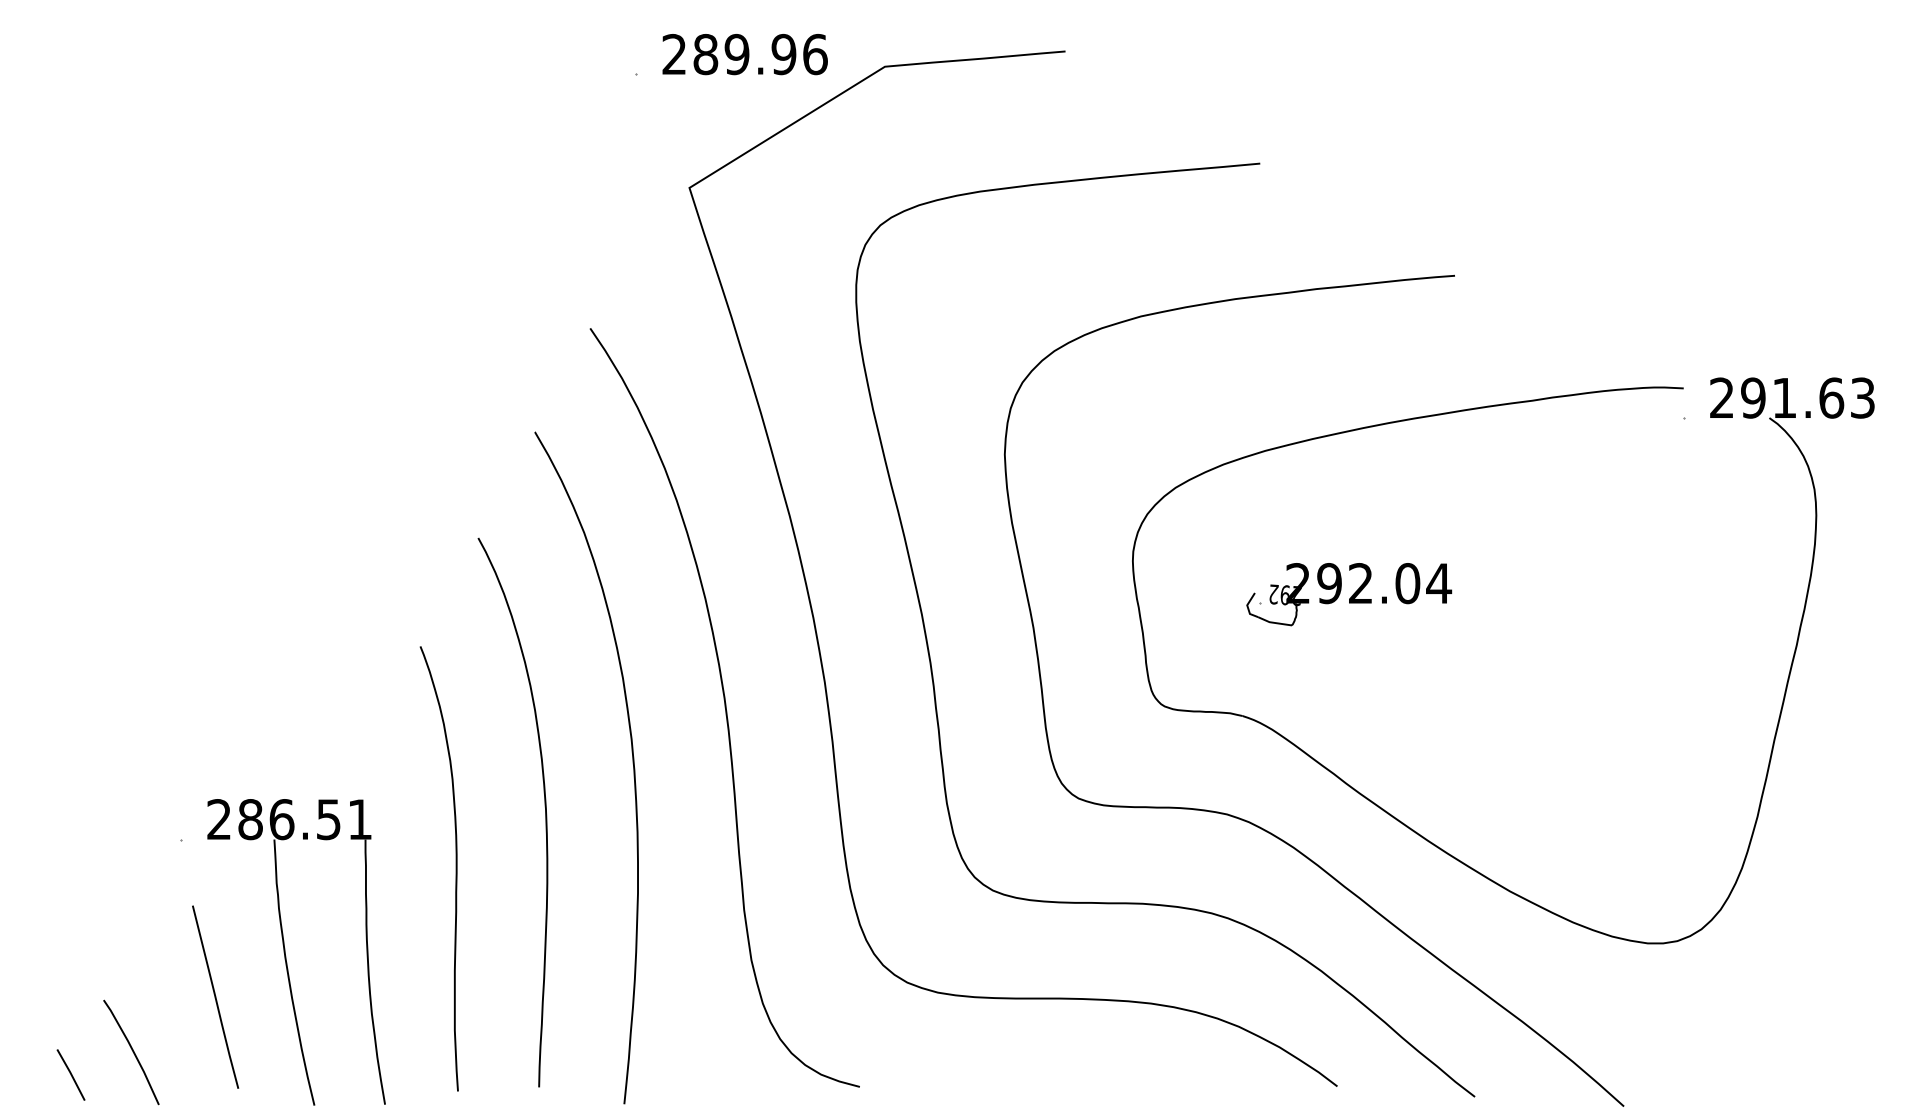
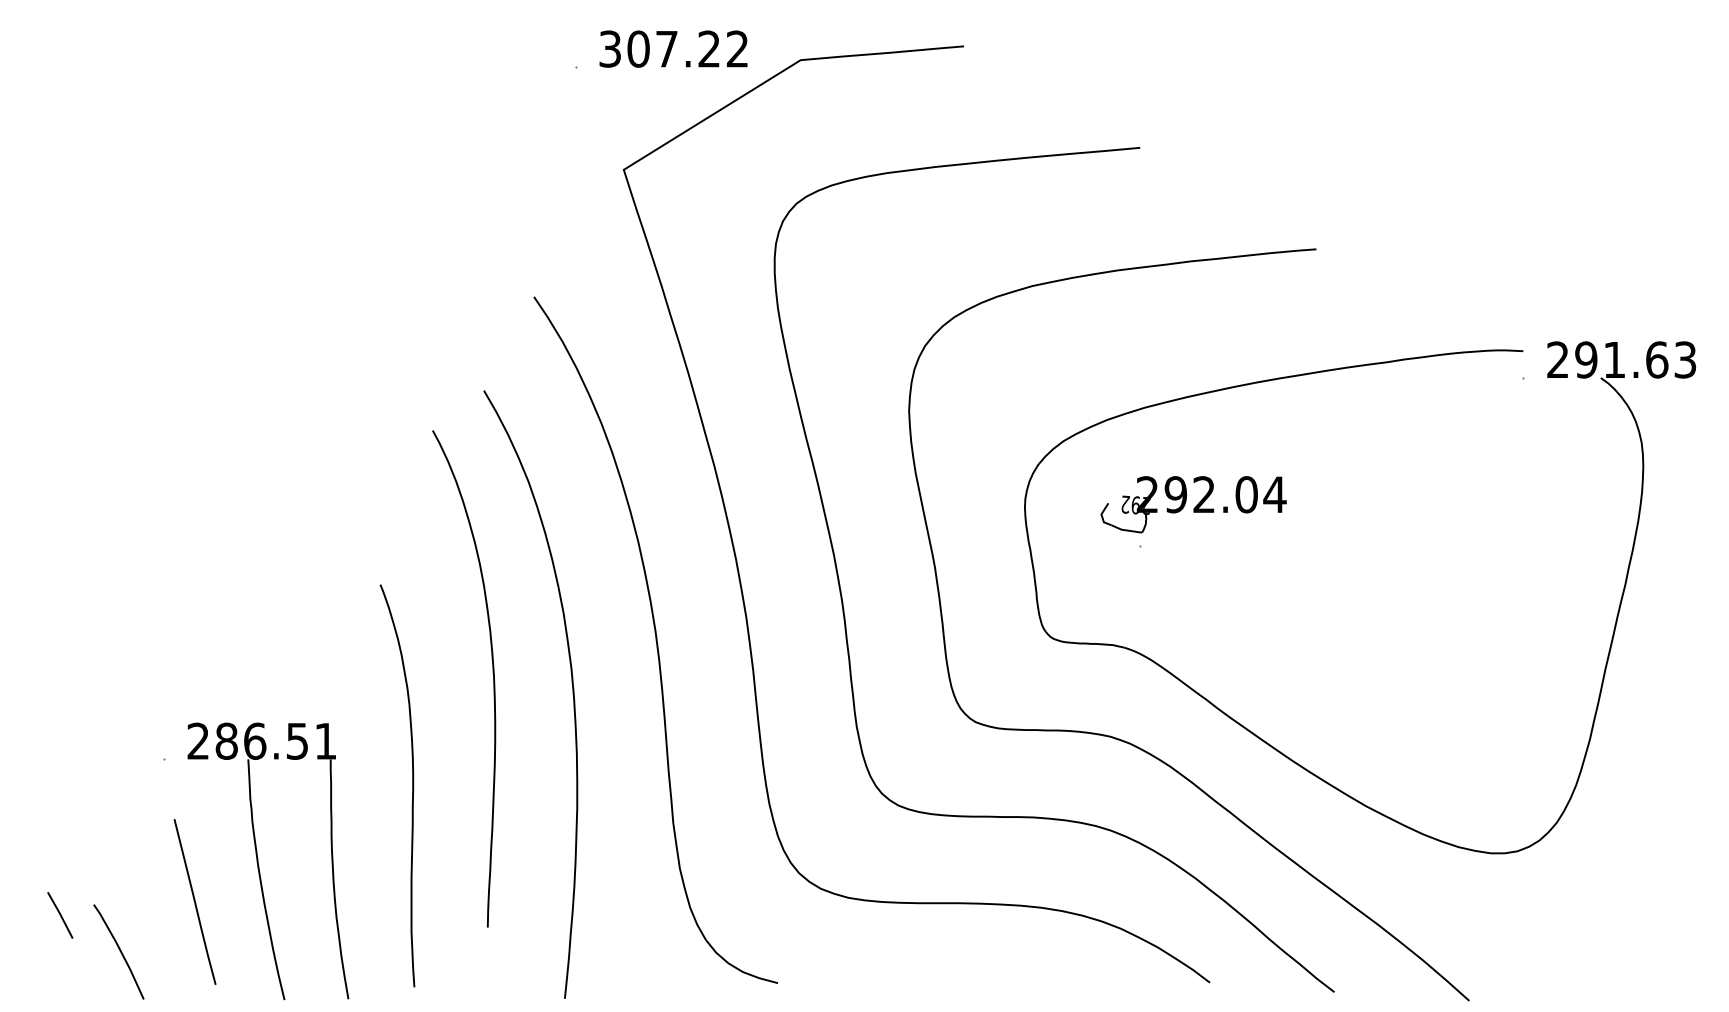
text: (745, 53) -> (674, 48), 289.96 -> 307.22
part: (1348, 594) -> (1193, 504), moved
curve: (544, 806) -> (492, 673), moved
line: (71, 1075) -> (60, 915), moved

